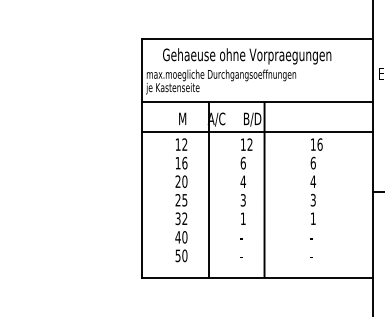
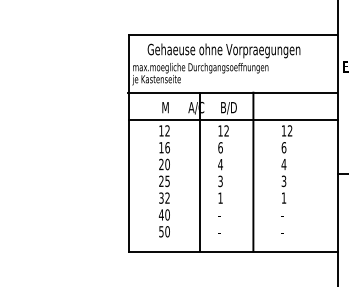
text: (319, 144) -> (289, 130), 16 -> 12
line: (209, 189) -> (200, 171), moved
line: (264, 189) -> (253, 171), moved

